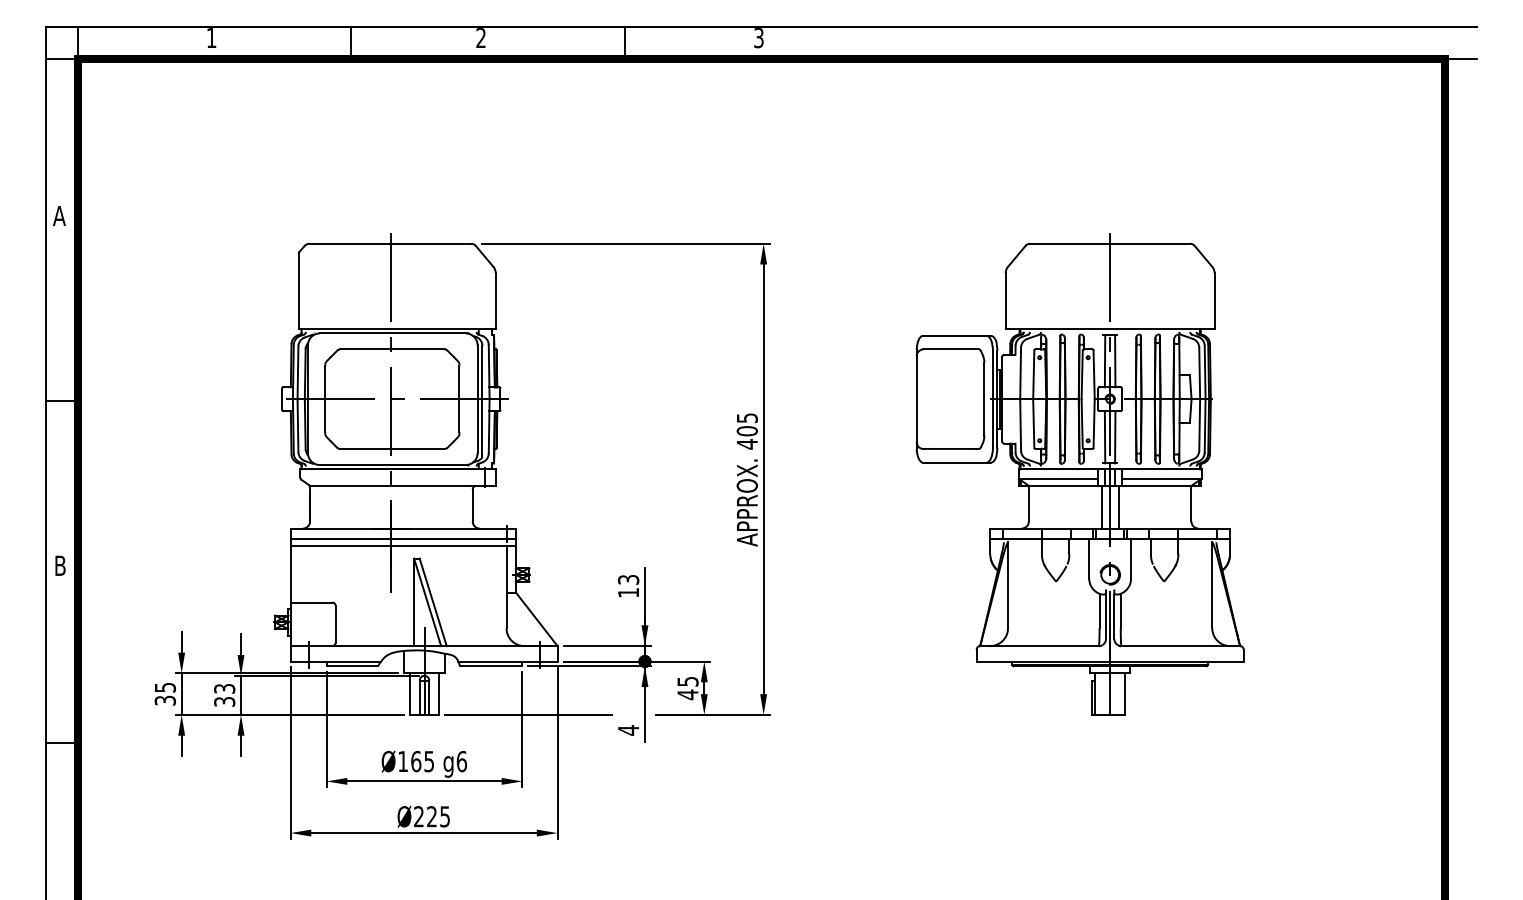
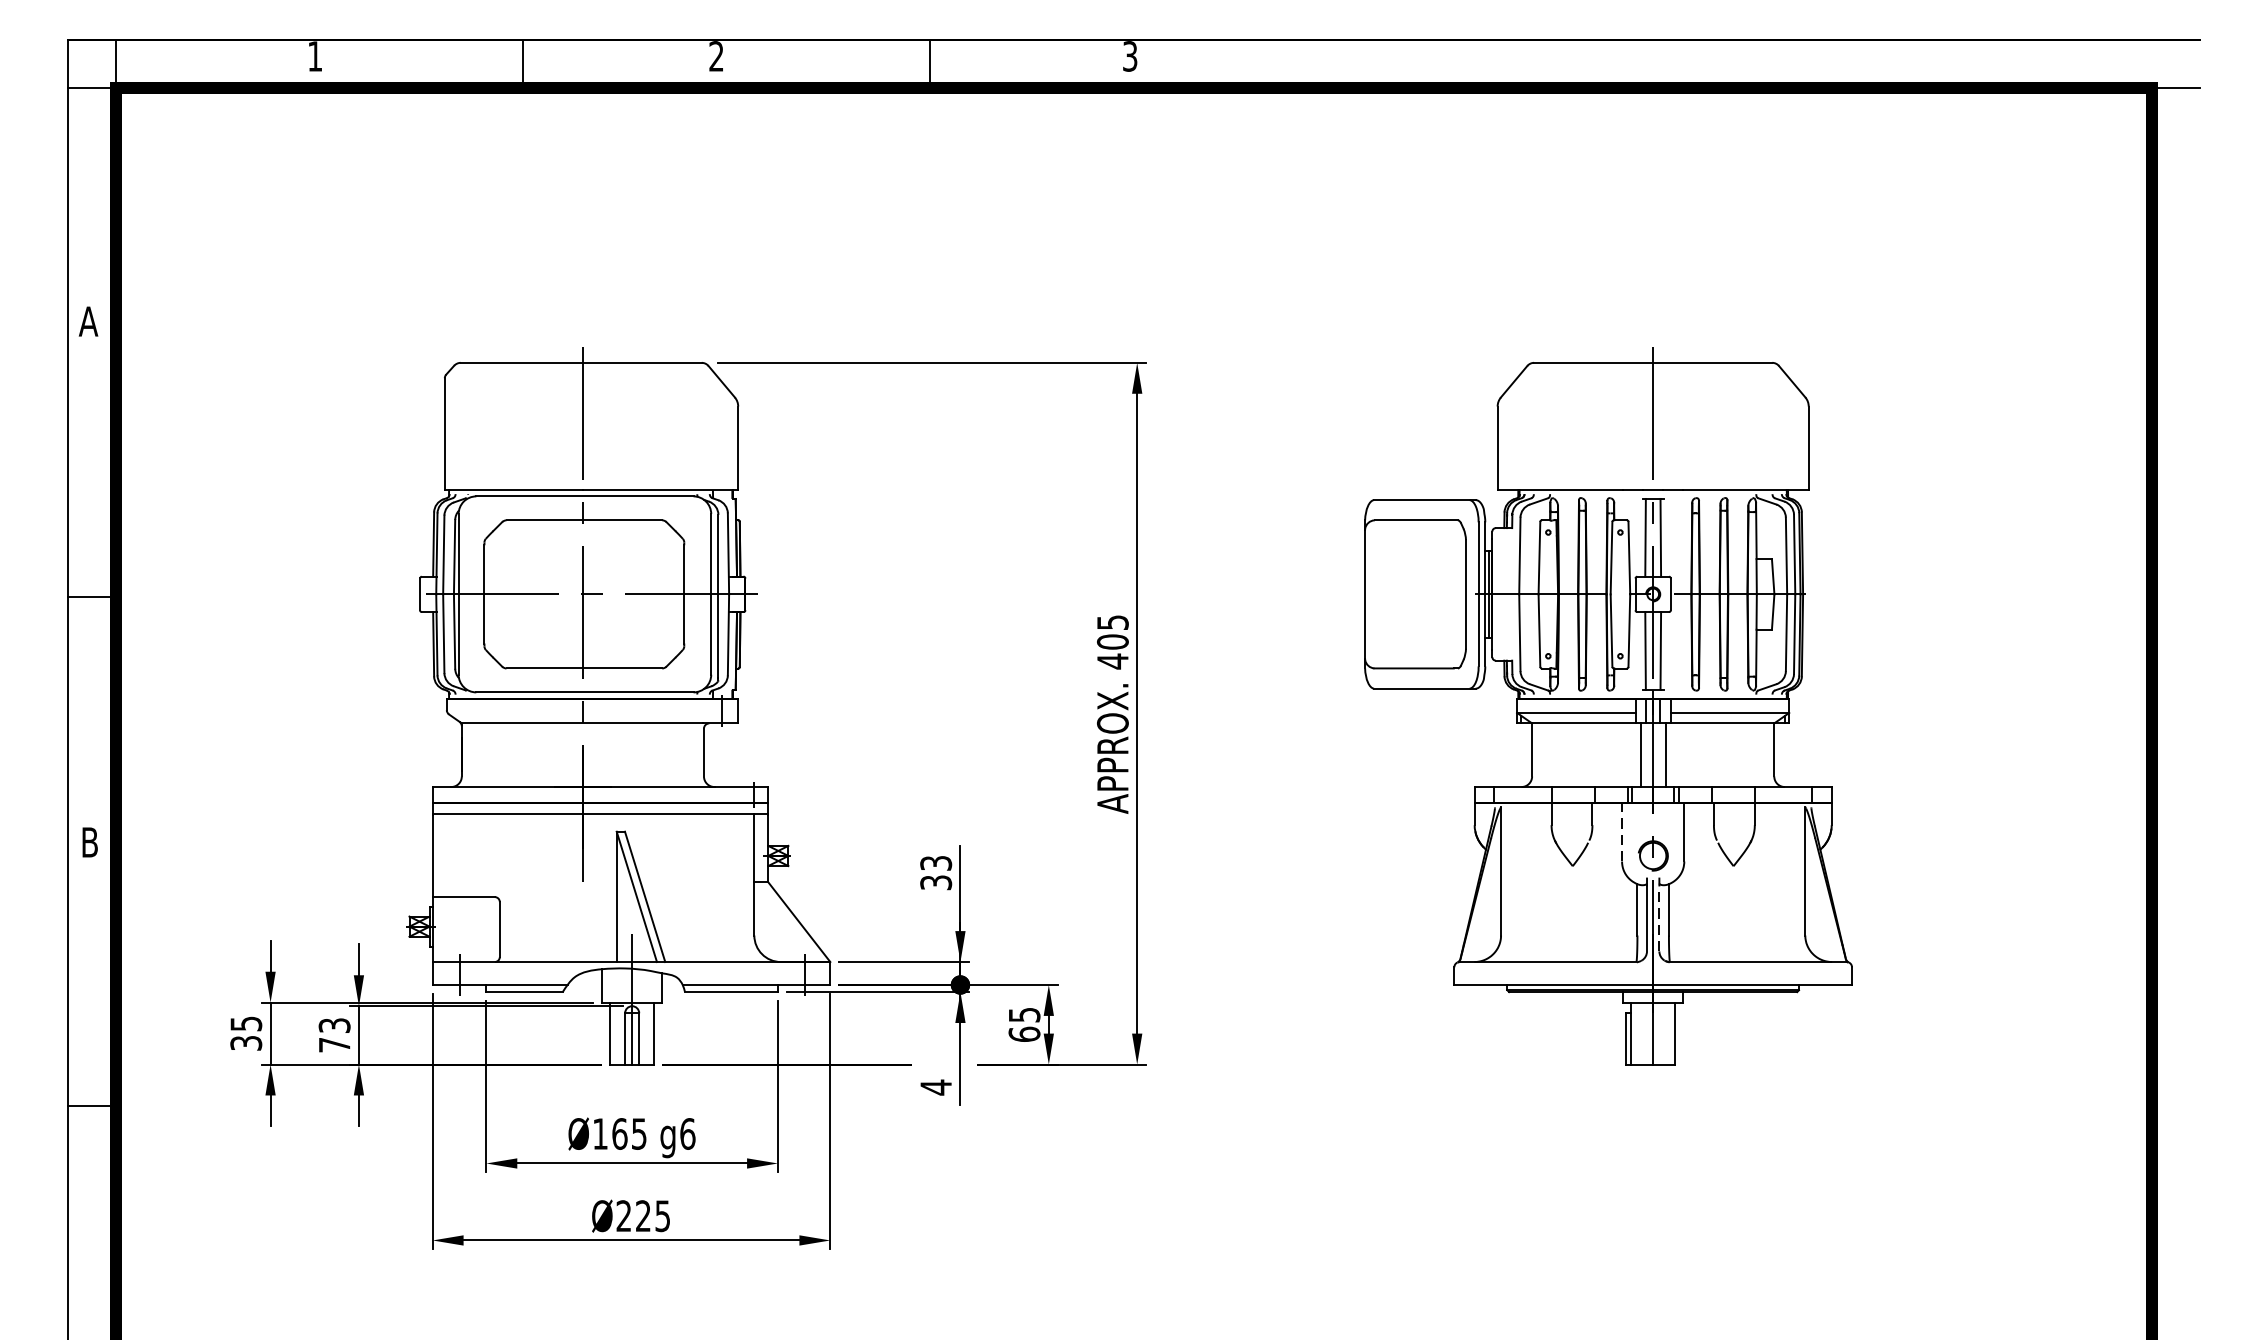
line: (1089, 558) -> (1622, 831), solid -> dashed
text: (628, 592) -> (935, 882), 13 -> 33
line: (1114, 617) -> (1659, 919), solid -> dashed
text: (687, 694) -> (1023, 1034), 45 -> 65
text: (224, 701) -> (334, 1044), 33 -> 73

